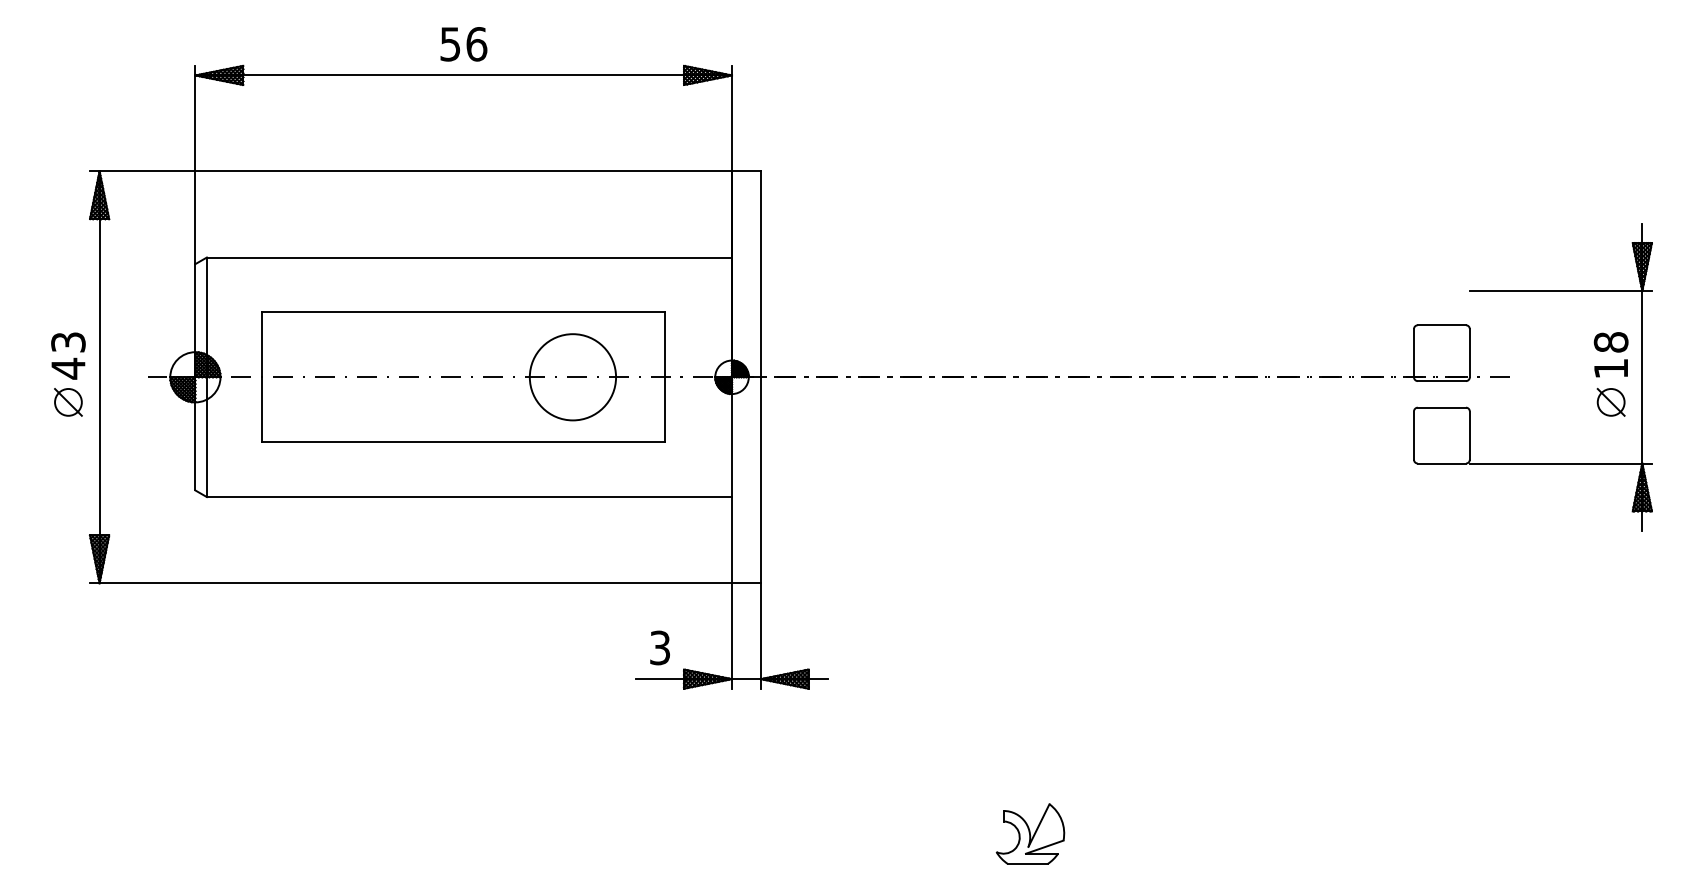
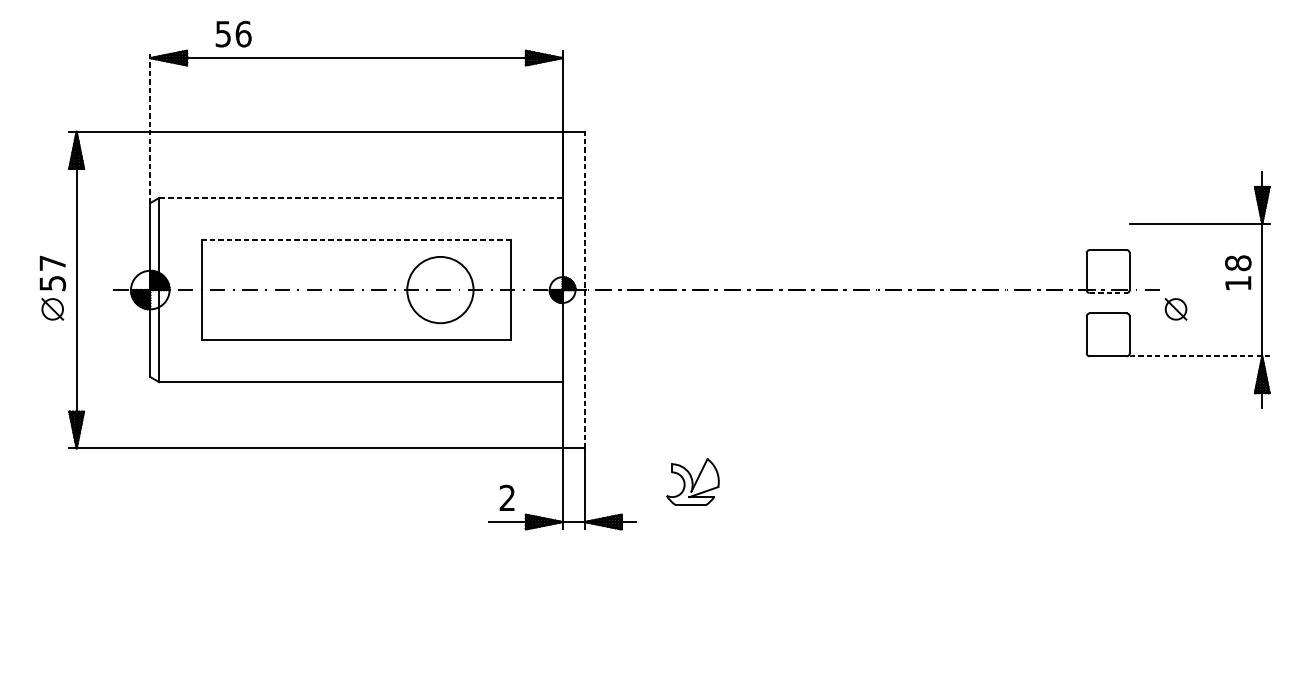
text: (463, 44) -> (233, 34), moved
line: (195, 164) -> (150, 126), solid -> dashed
line: (469, 257) -> (360, 198), solid -> dashed
line: (463, 312) -> (356, 240), solid -> dashed
text: (68, 355) -> (52, 273), 43 -> 57
line: (760, 376) -> (584, 289), solid -> dashed
line: (1442, 381) -> (1108, 293), solid -> dashed
part: (1610, 401) -> (1175, 308), moved
line: (1561, 463) -> (1200, 356), solid -> dashed
text: (659, 647) -> (506, 497), 3 -> 2
part: (1030, 833) -> (692, 481), moved

